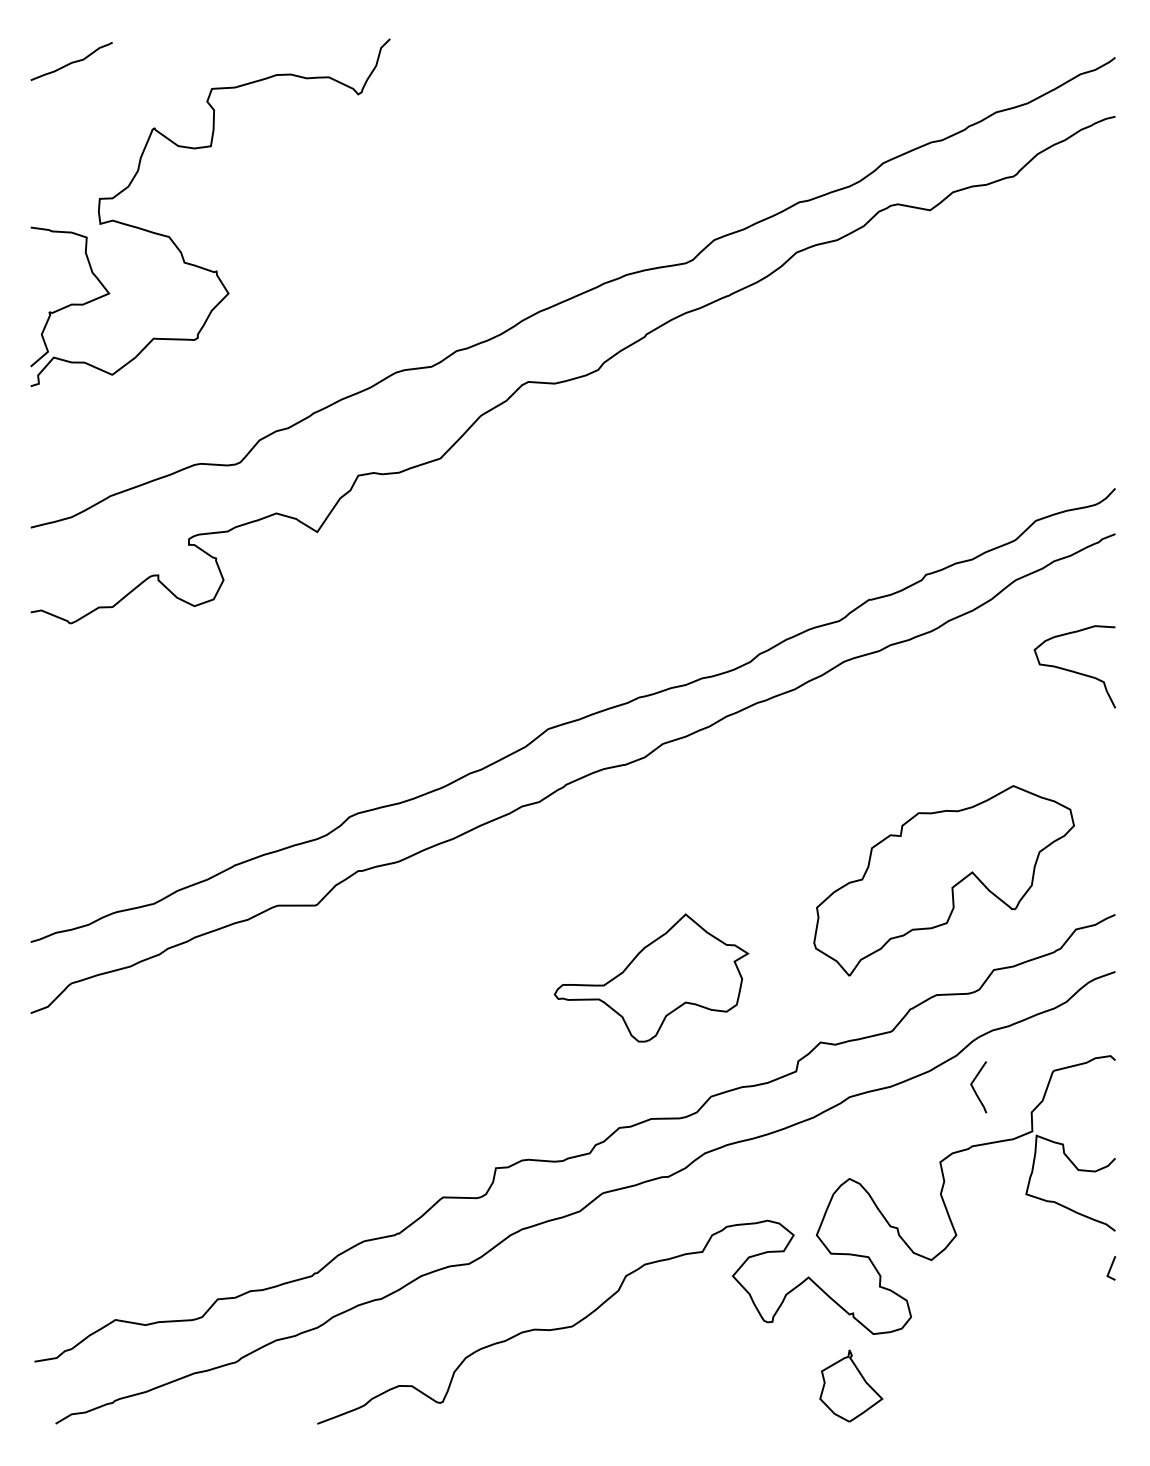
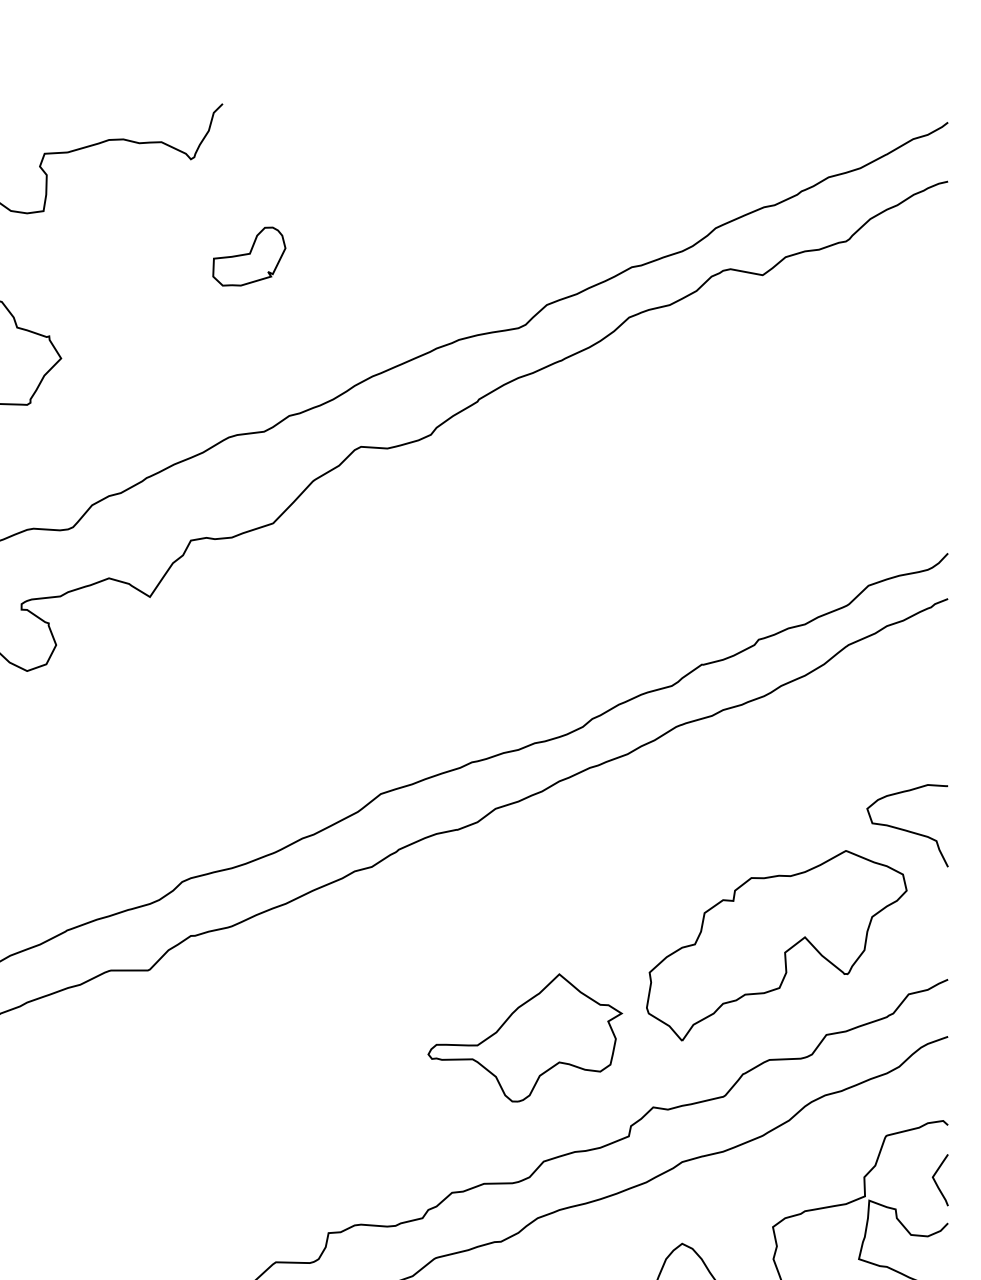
part: (416, 191) -> (249, 256), added
curve: (1073, 670) -> (906, 829), moved
part: (651, 977) -> (525, 1037), moved
curve: (974, 1088) -> (936, 1181), moved

